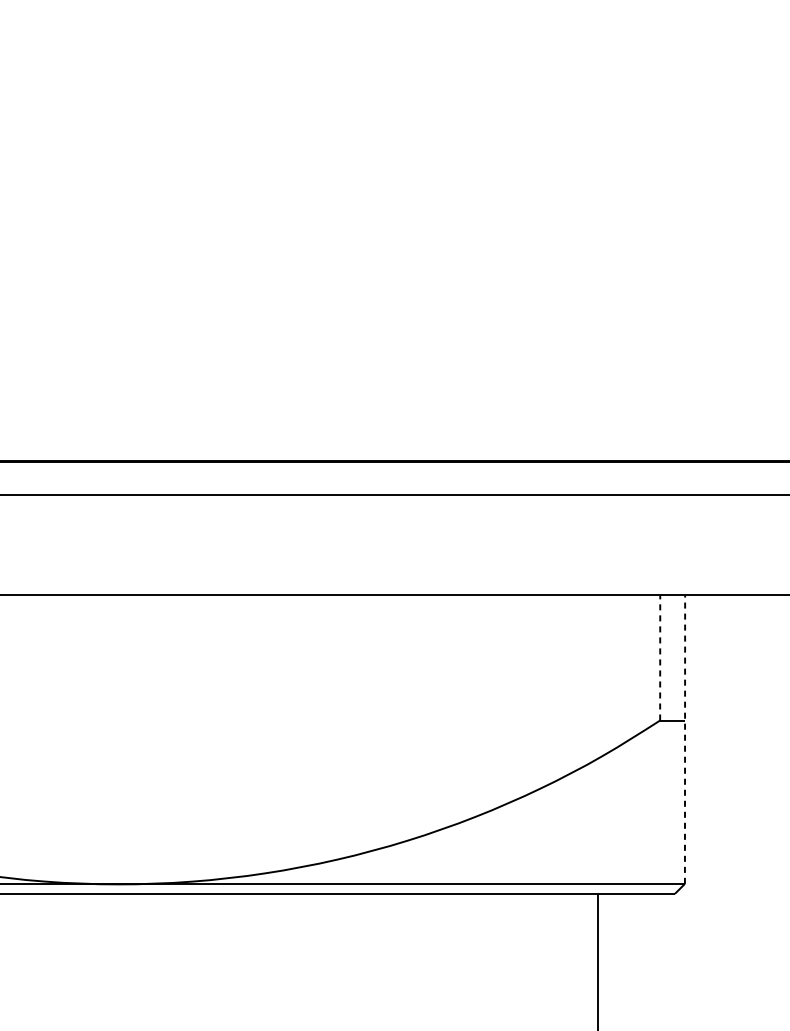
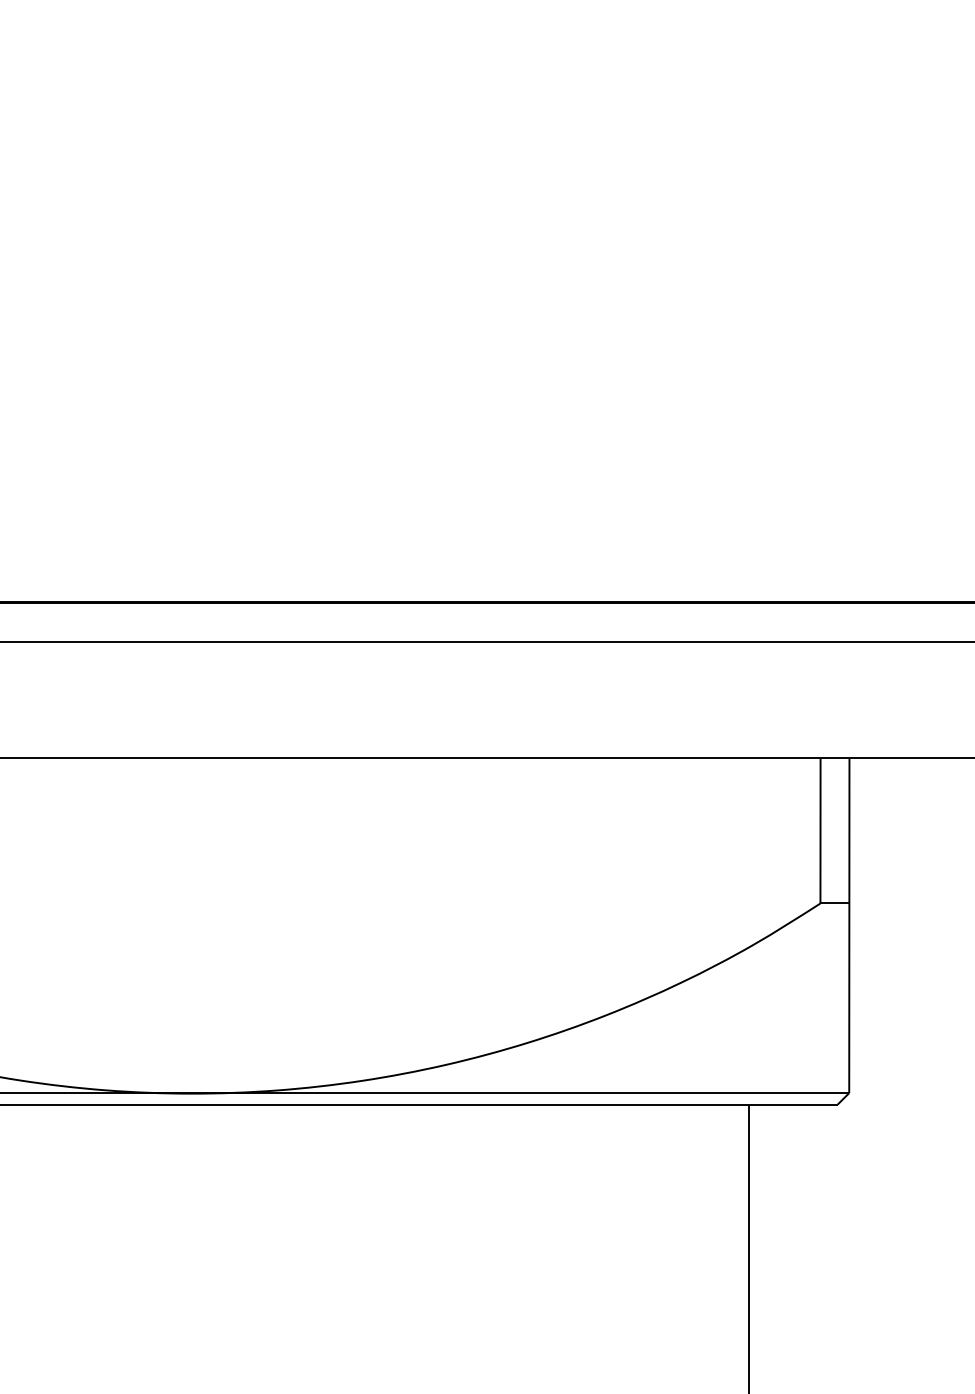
line: (660, 657) -> (820, 830), dashed -> solid
line: (685, 739) -> (849, 925), dashed -> solid

